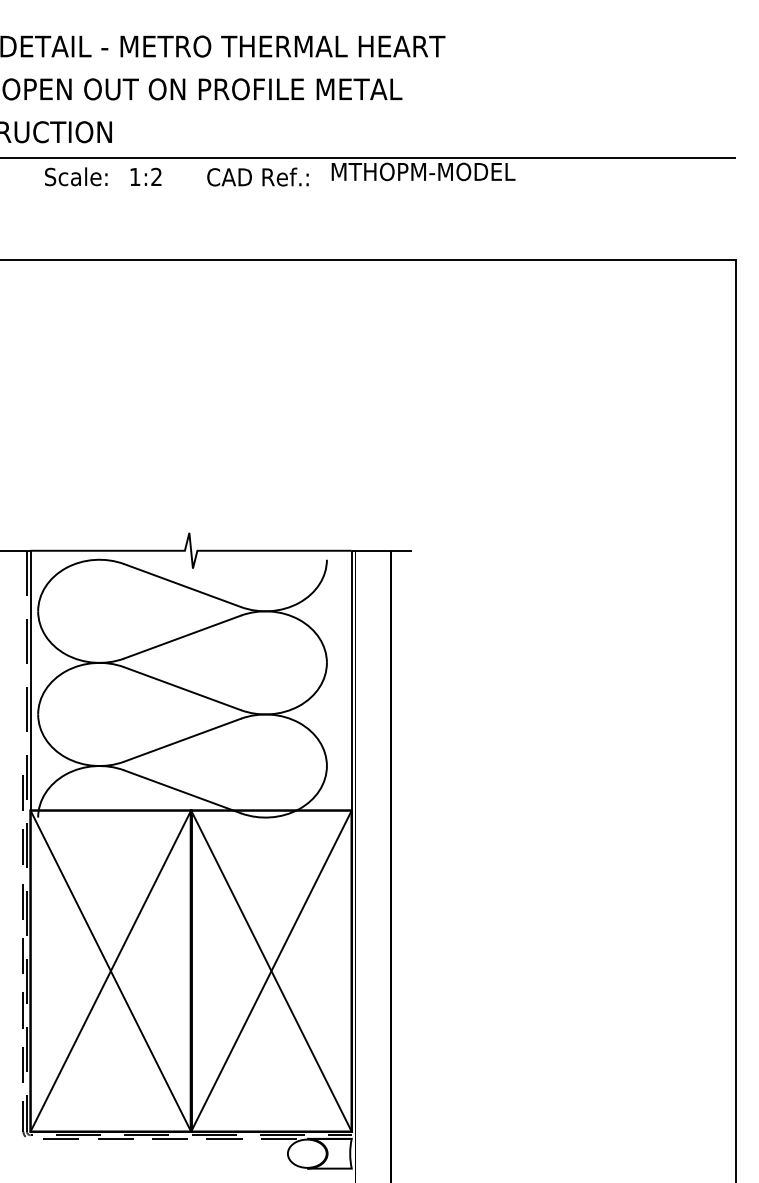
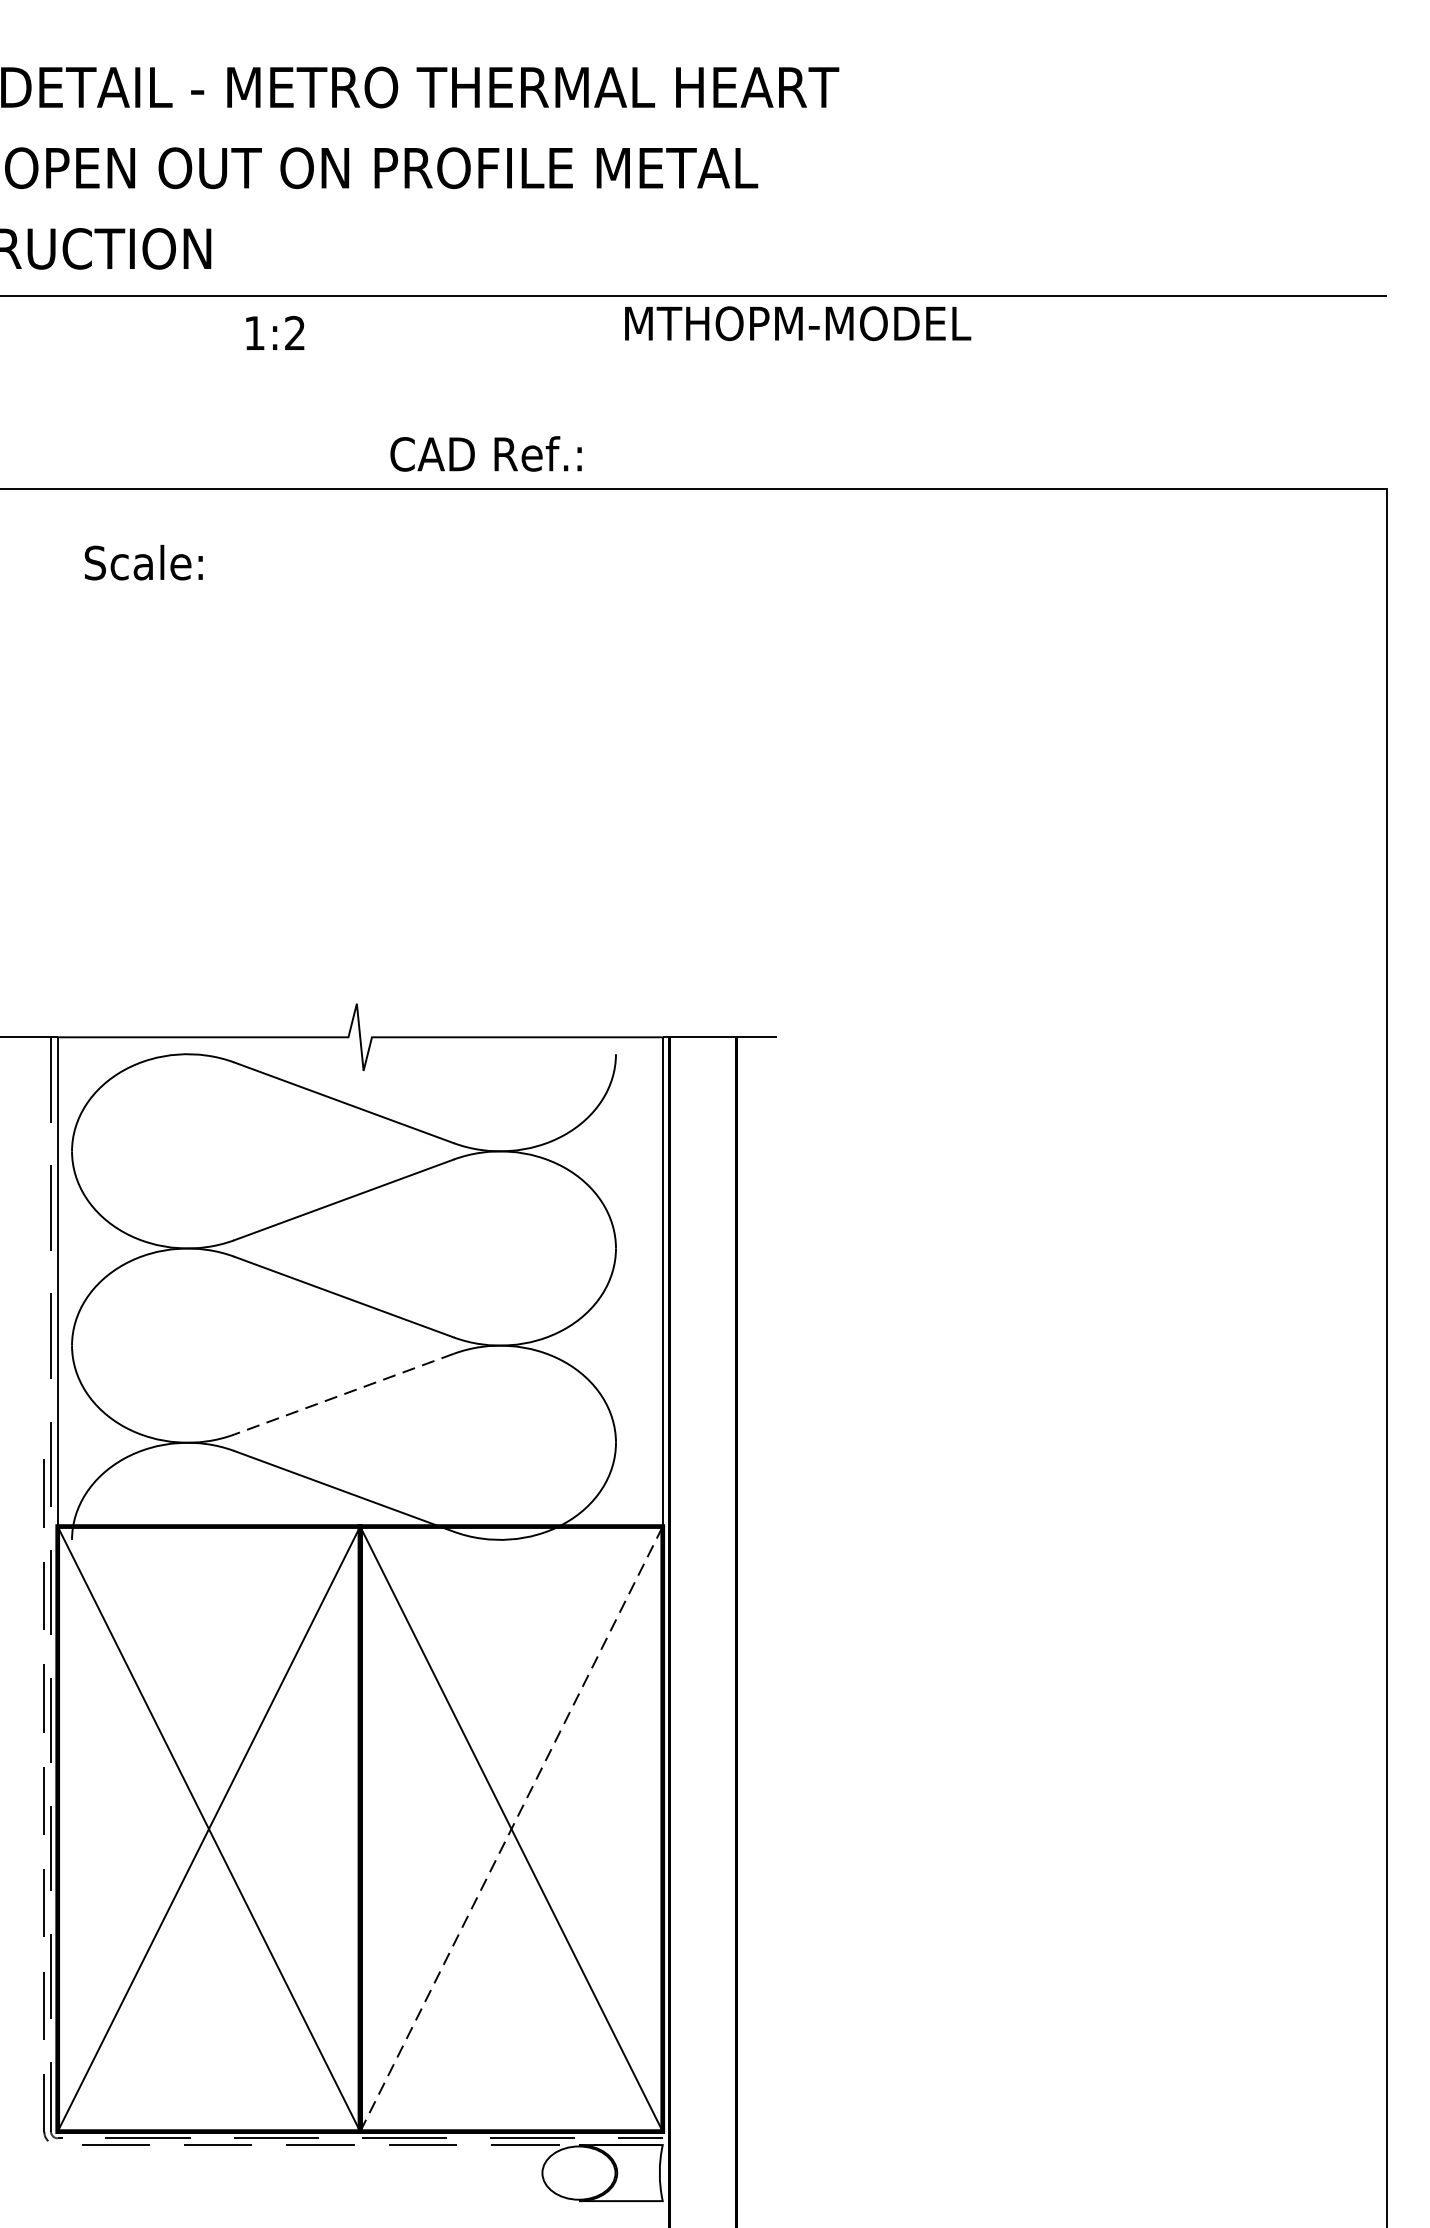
text: (76, 176) -> (144, 562), moved
text: (257, 176) -> (485, 452), moved
line: (182, 740) -> (343, 1394), solid -> dashed
line: (271, 971) -> (511, 1829), solid -> dashed

